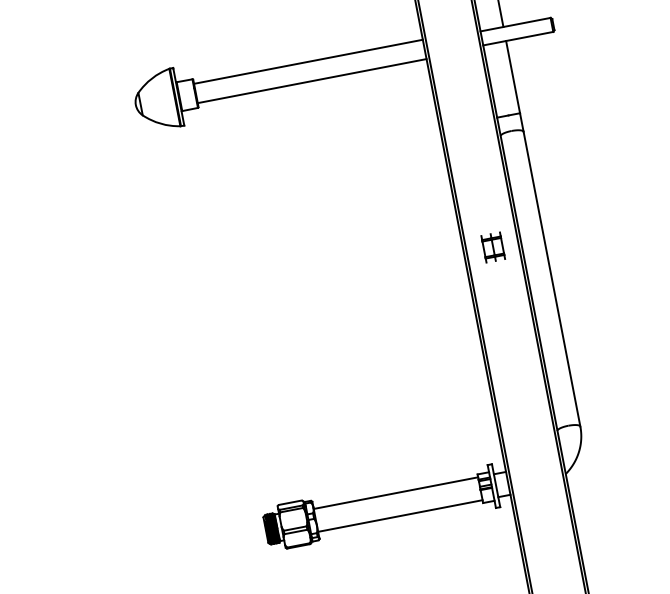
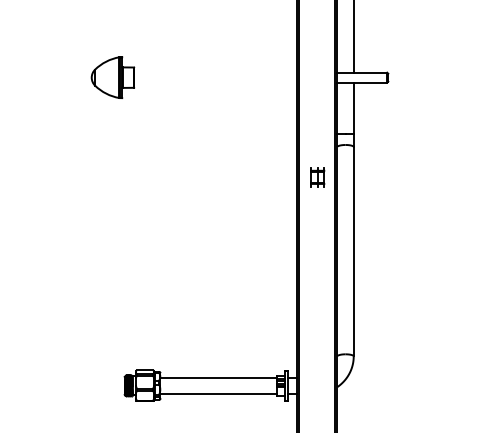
line: (308, 61) -> (215, 70), removed
line: (311, 81) -> (215, 84), removed
part: (493, 247) -> (317, 177), moved

